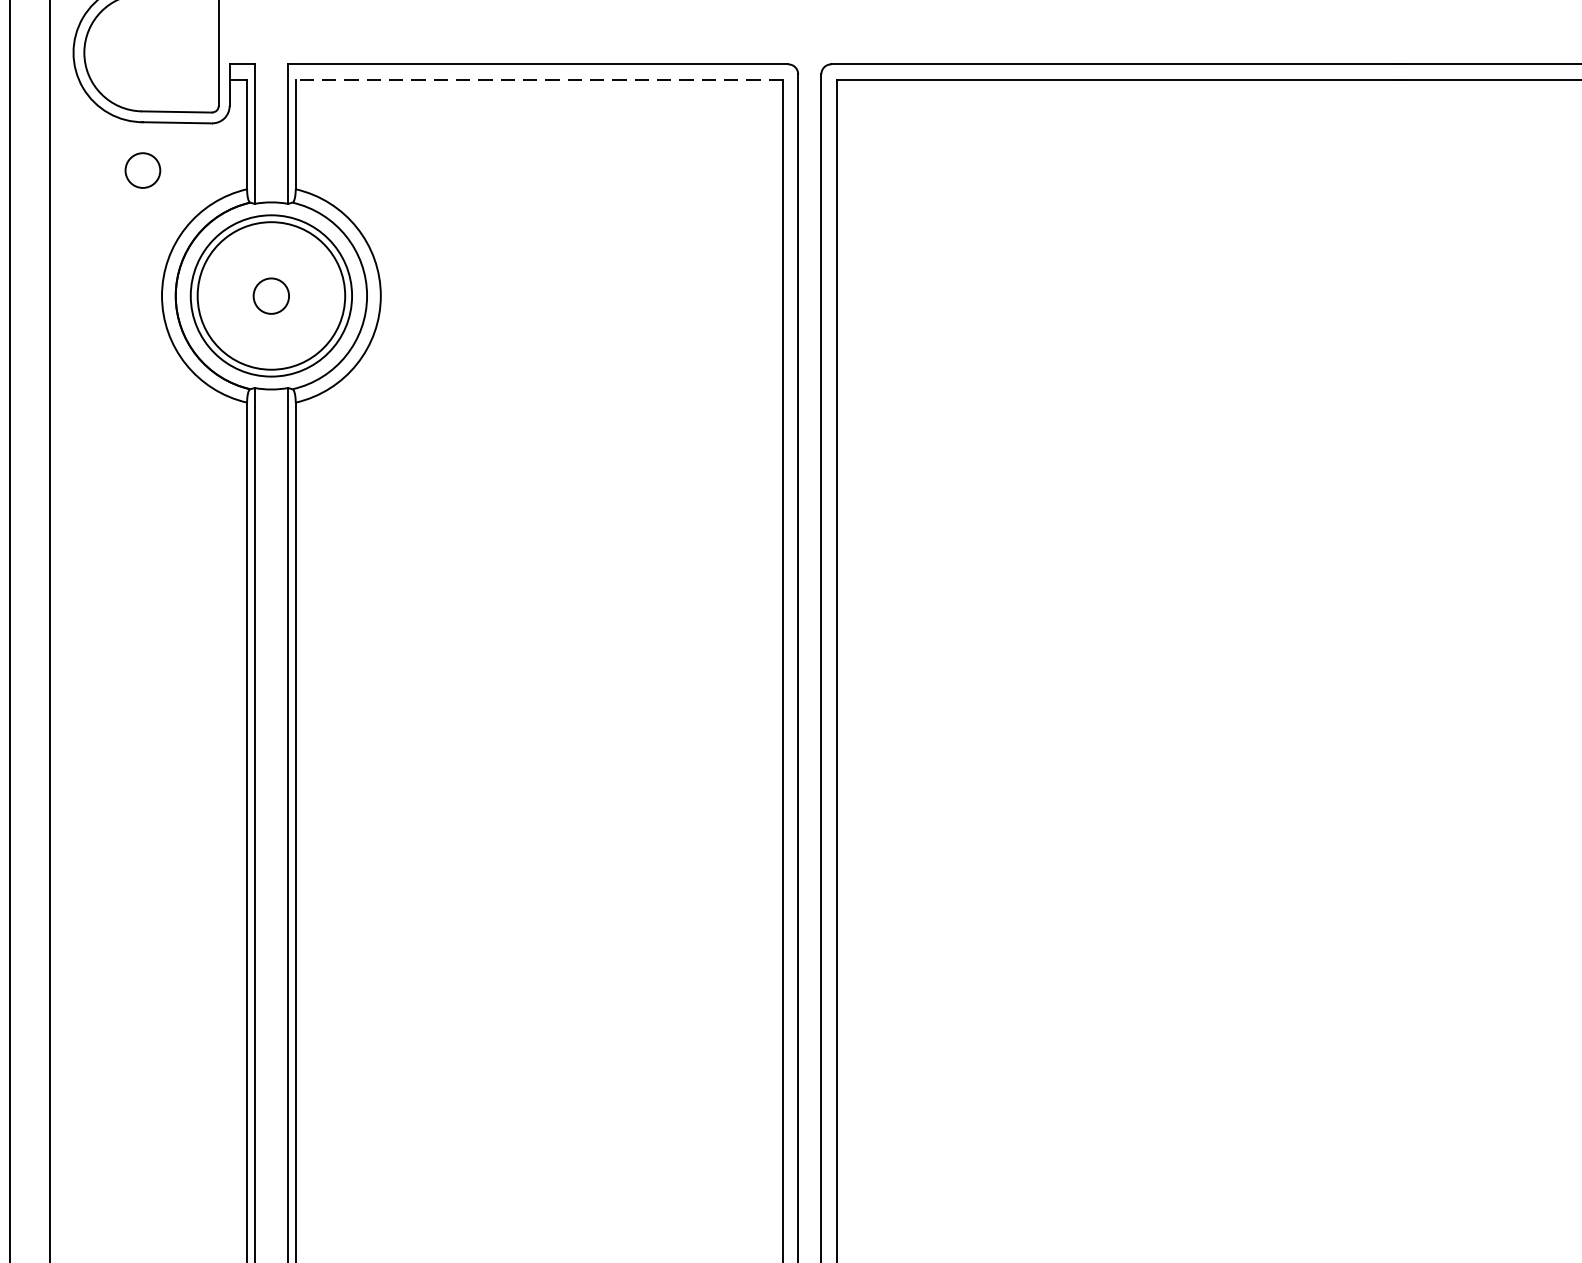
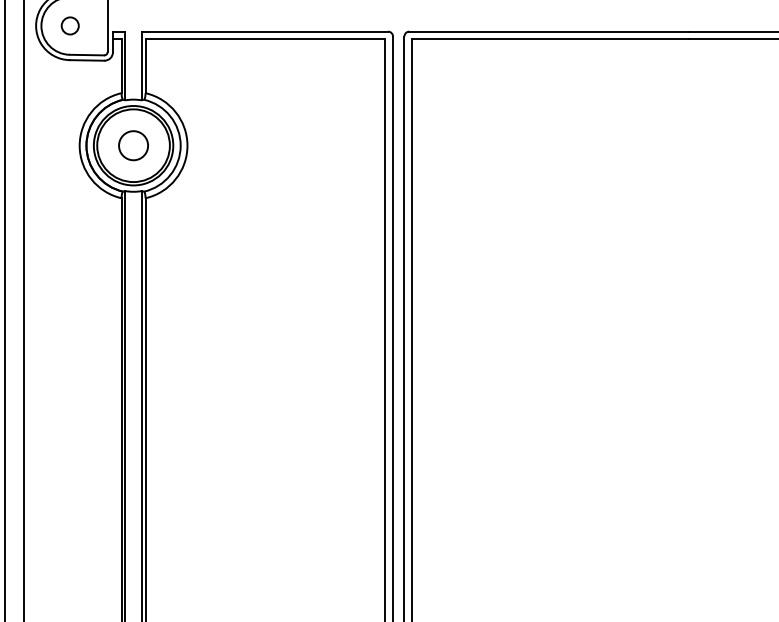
line: (539, 80) -> (265, 39), dashed -> solid
circle: (141, 169) -> (69, 25), moved
circle: (271, 295) -> (133, 145), size x1.67

